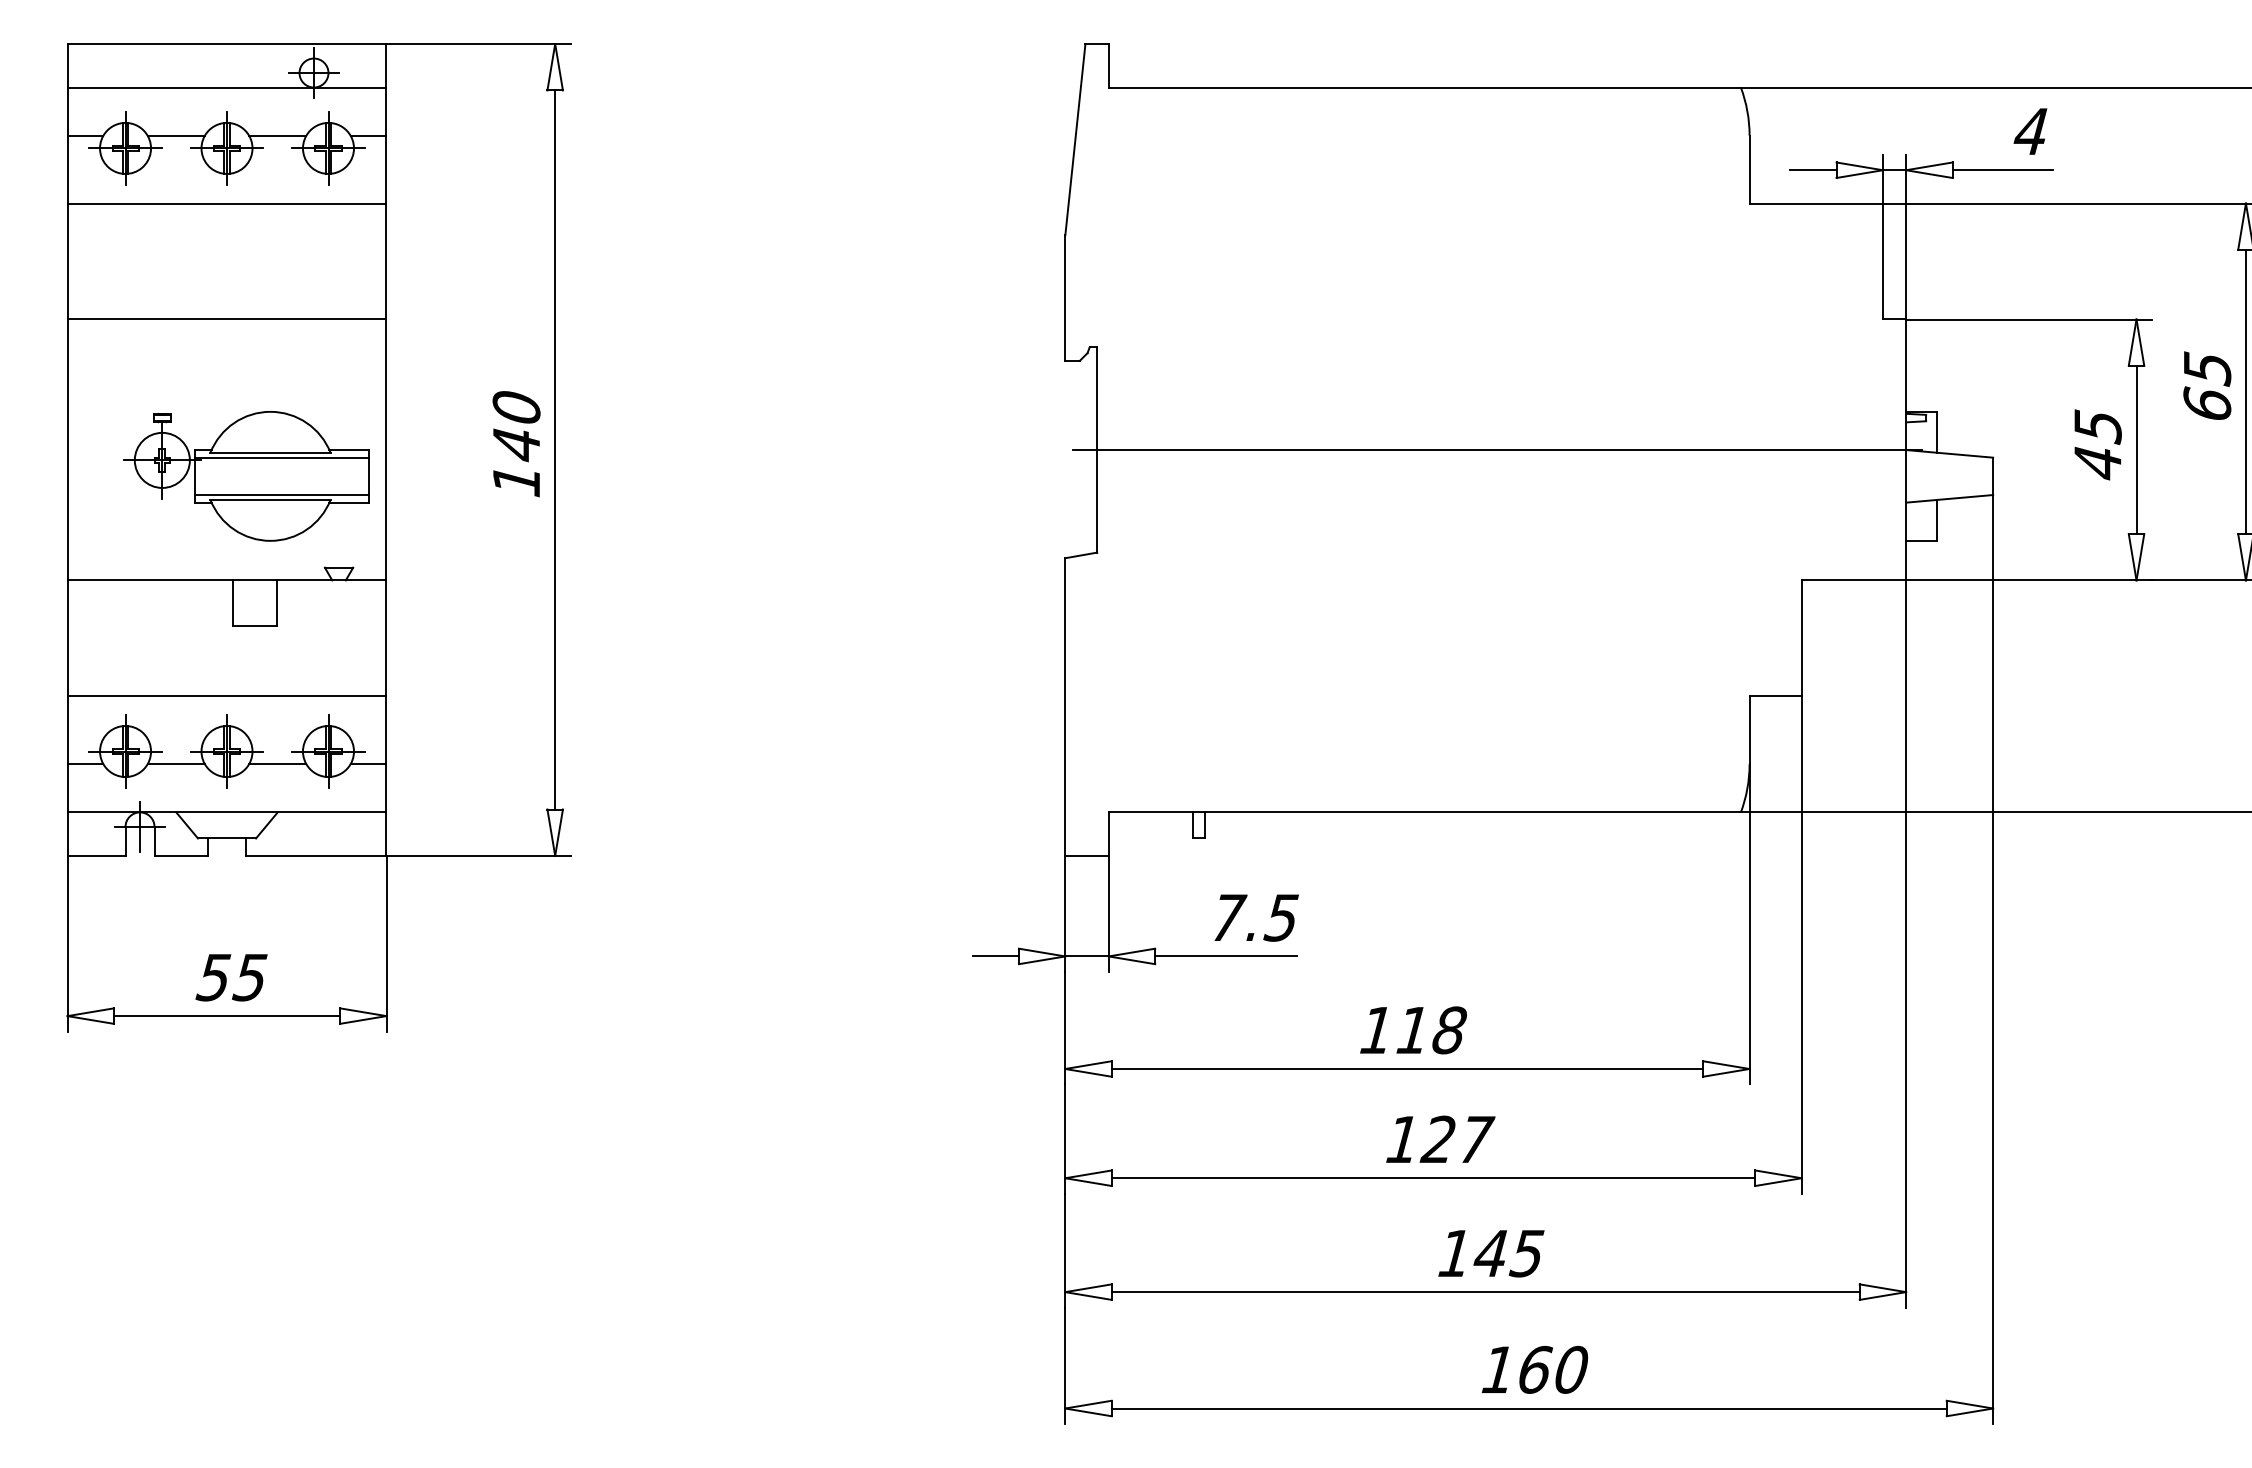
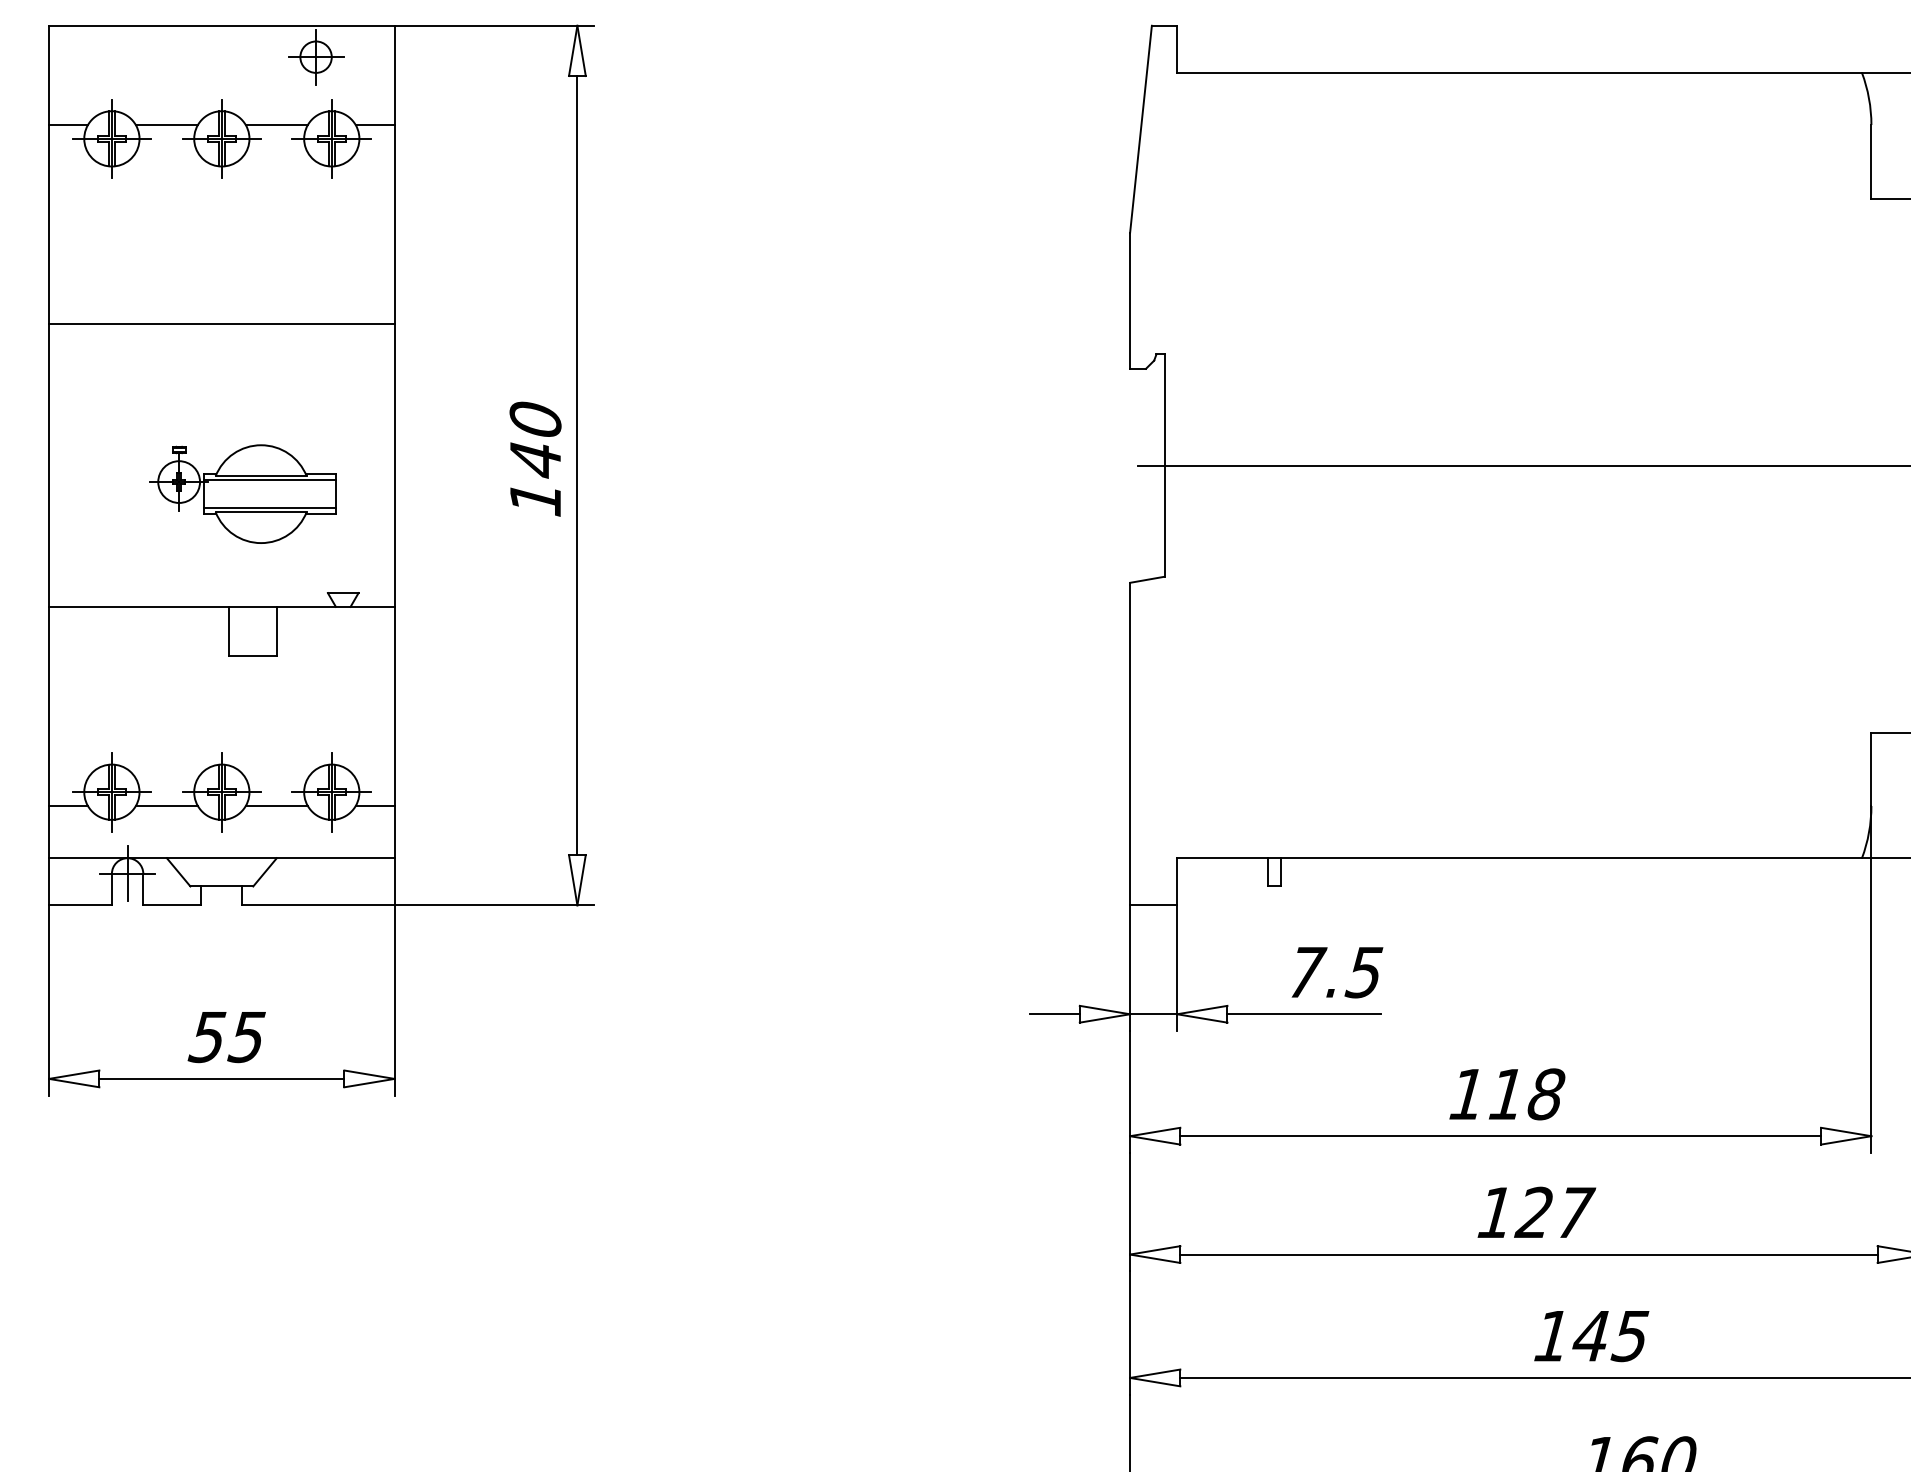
line: (226, 87) -> (221, 72), removed
line: (226, 203) -> (221, 198), removed
part: (246, 476) -> (242, 494), size x0.7
line: (226, 696) -> (221, 732), removed

